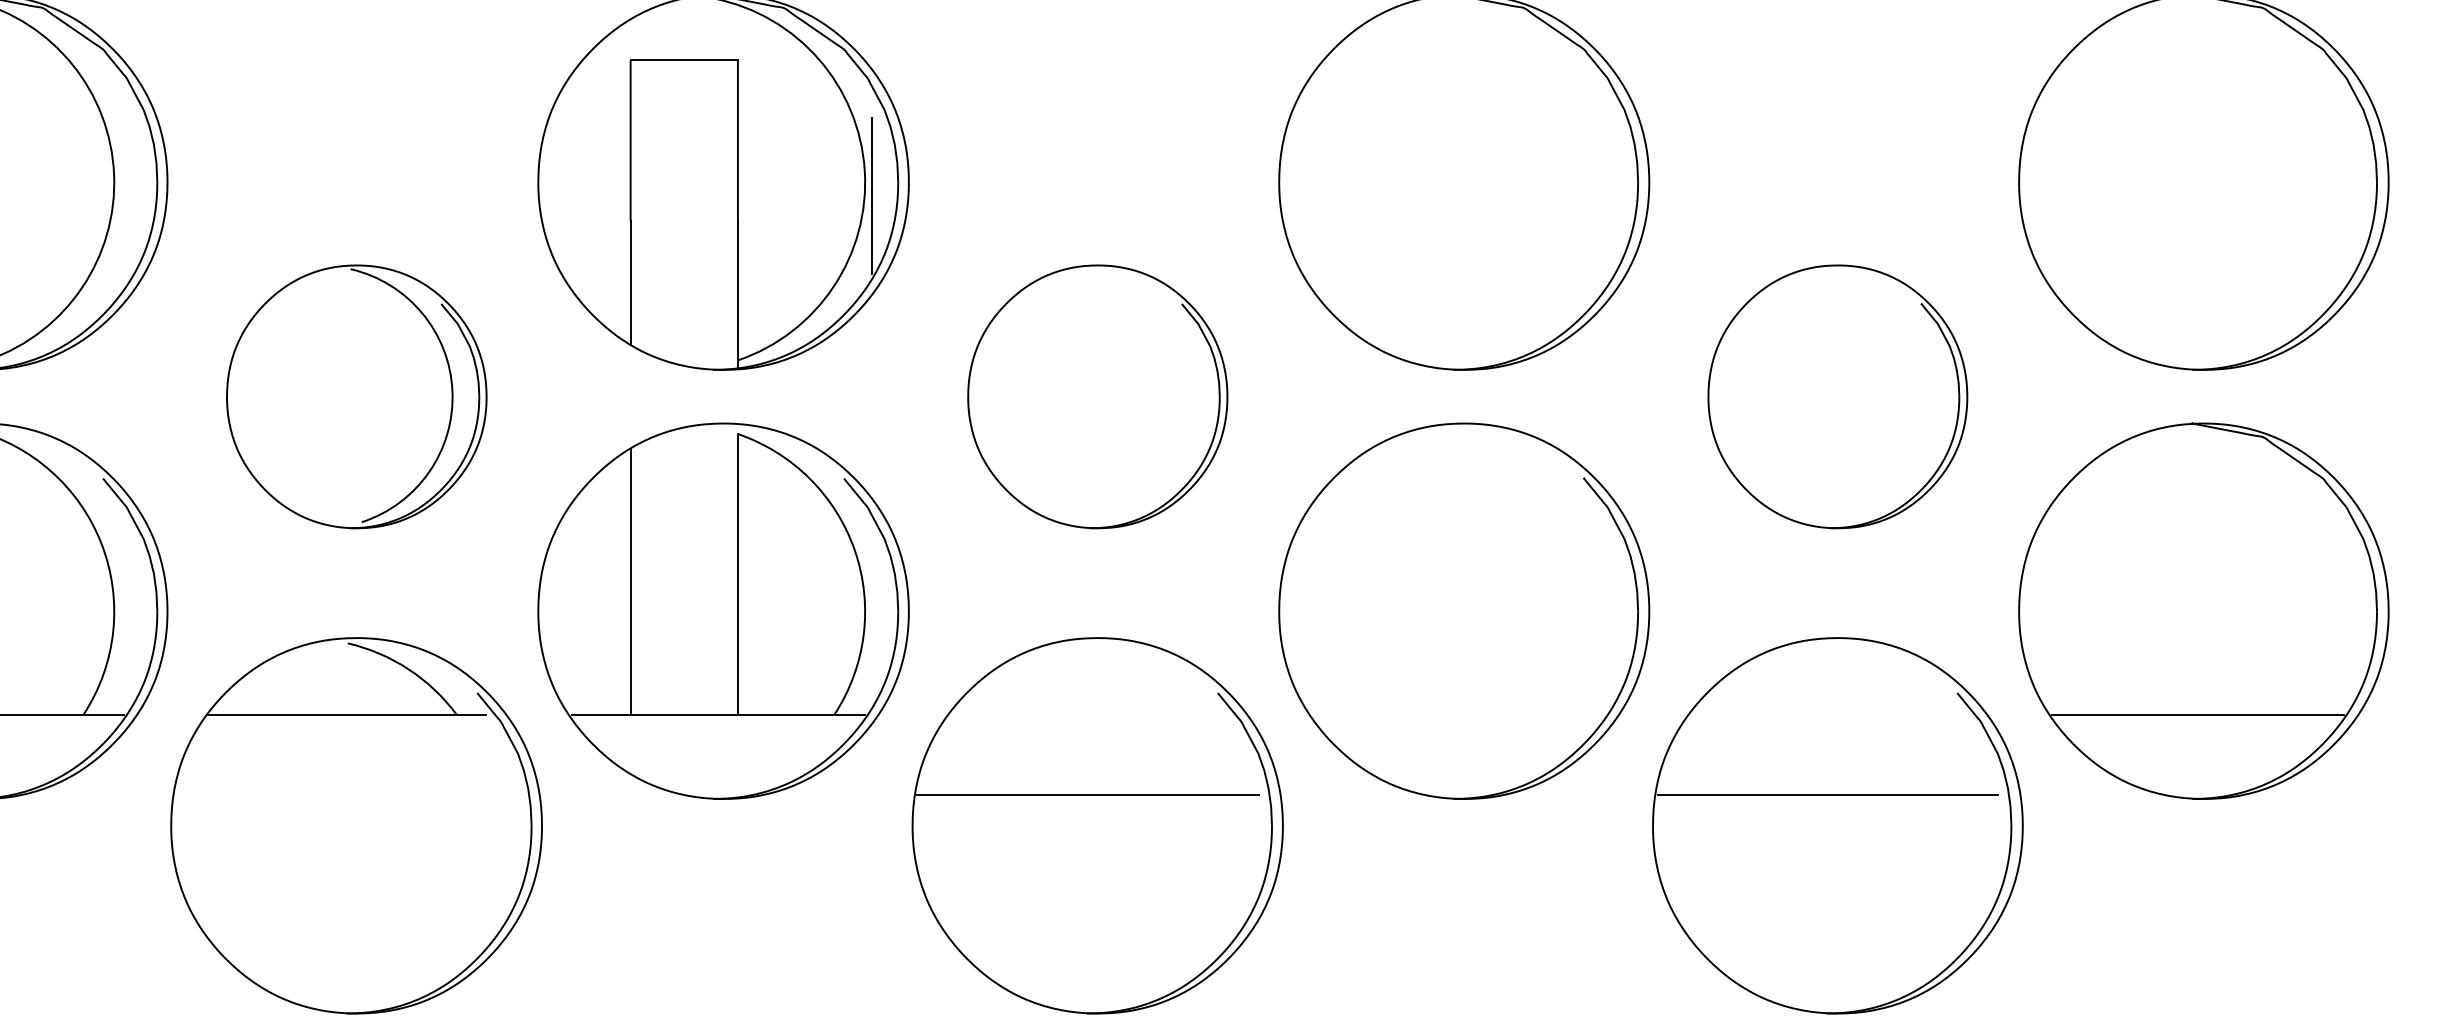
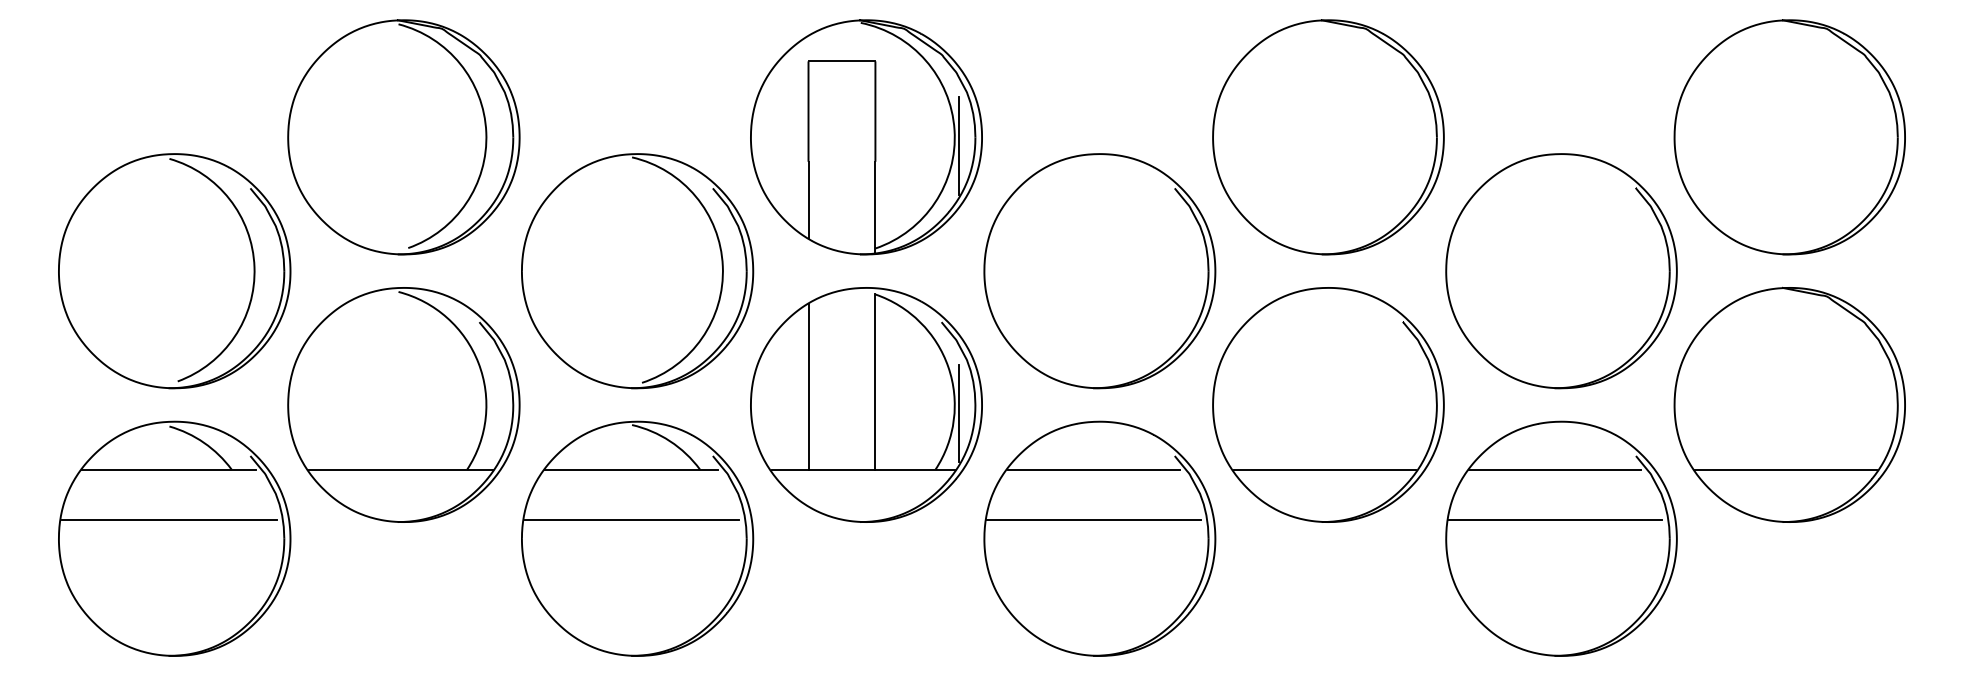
part: (356, 397) -> (637, 271), size x1.43
part: (1097, 397) -> (1099, 271), size x1.43
part: (1837, 397) -> (1561, 271), size x1.43
line: (872, 624) -> (959, 413), added
line: (1087, 714) -> (1093, 469), added
line: (1457, 714) -> (1324, 469), added
line: (1828, 714) -> (1555, 469), added
line: (346, 794) -> (631, 519), added

